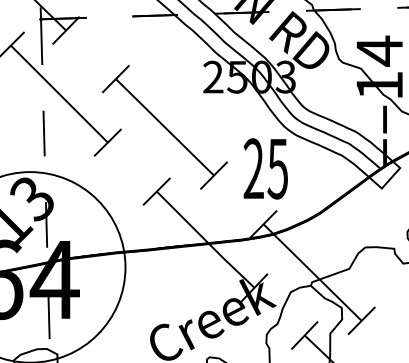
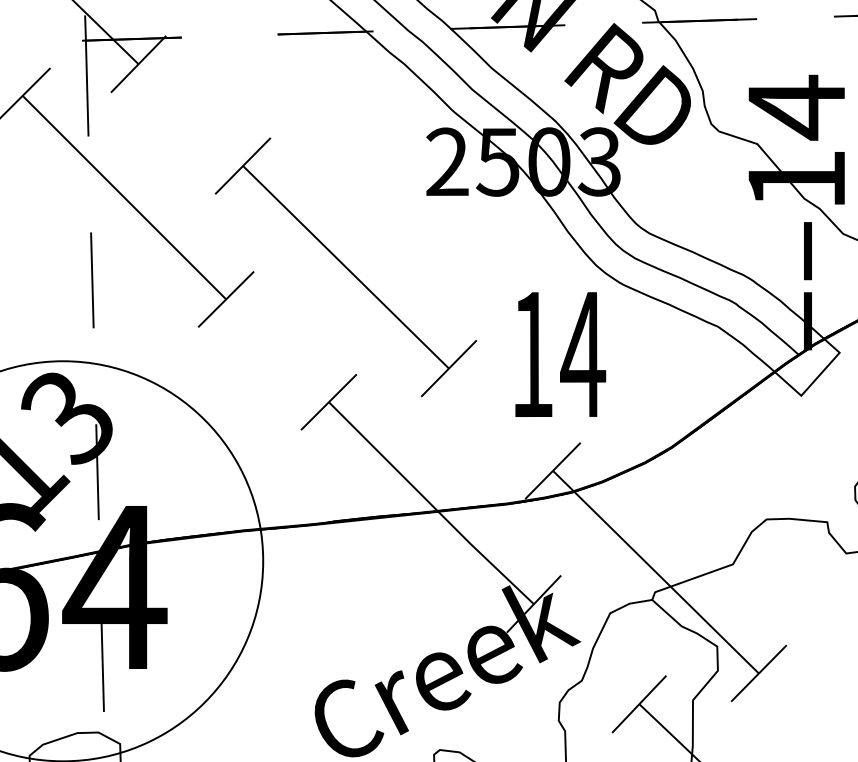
text: (265, 168) -> (557, 353), 25 -> 14

